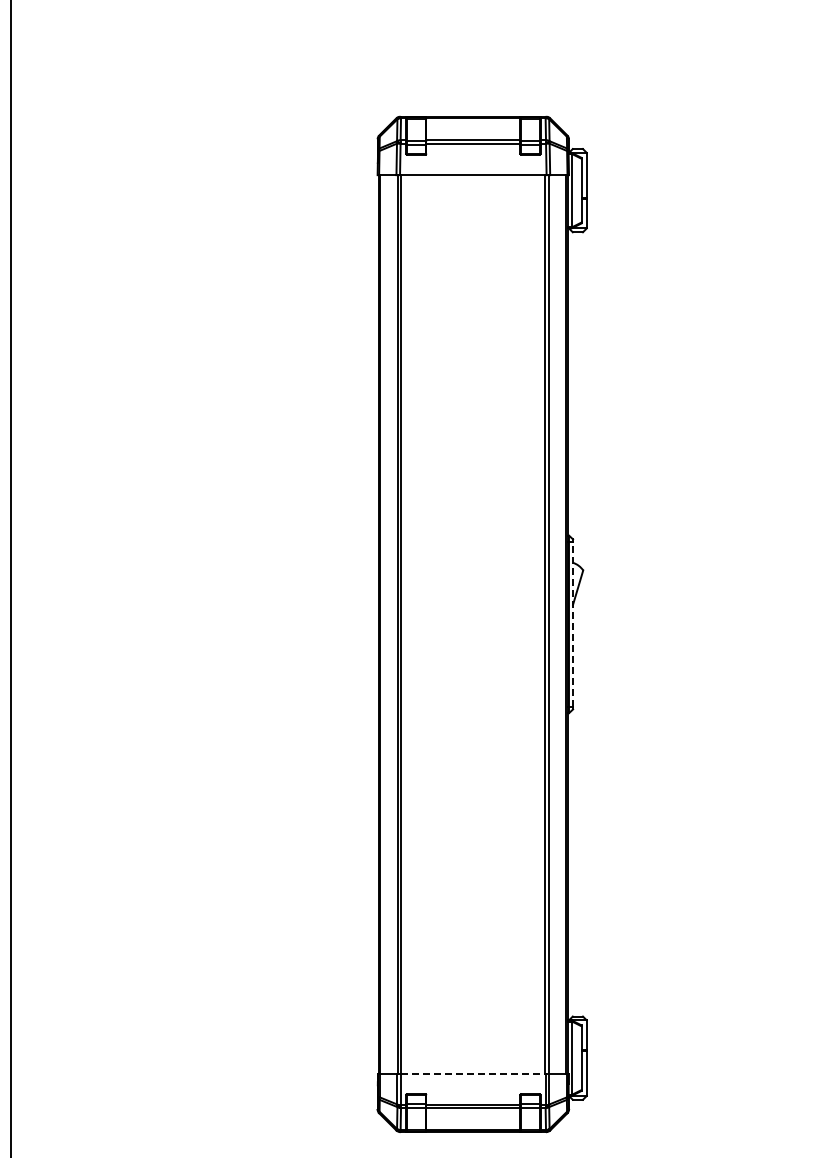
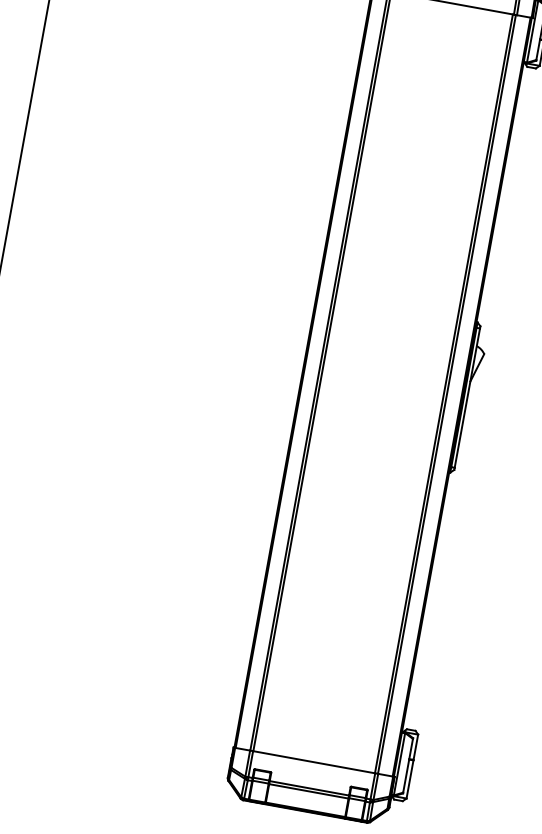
line: (573, 623) -> (467, 397), dashed -> solid
line: (473, 1073) -> (314, 762), dashed -> solid

